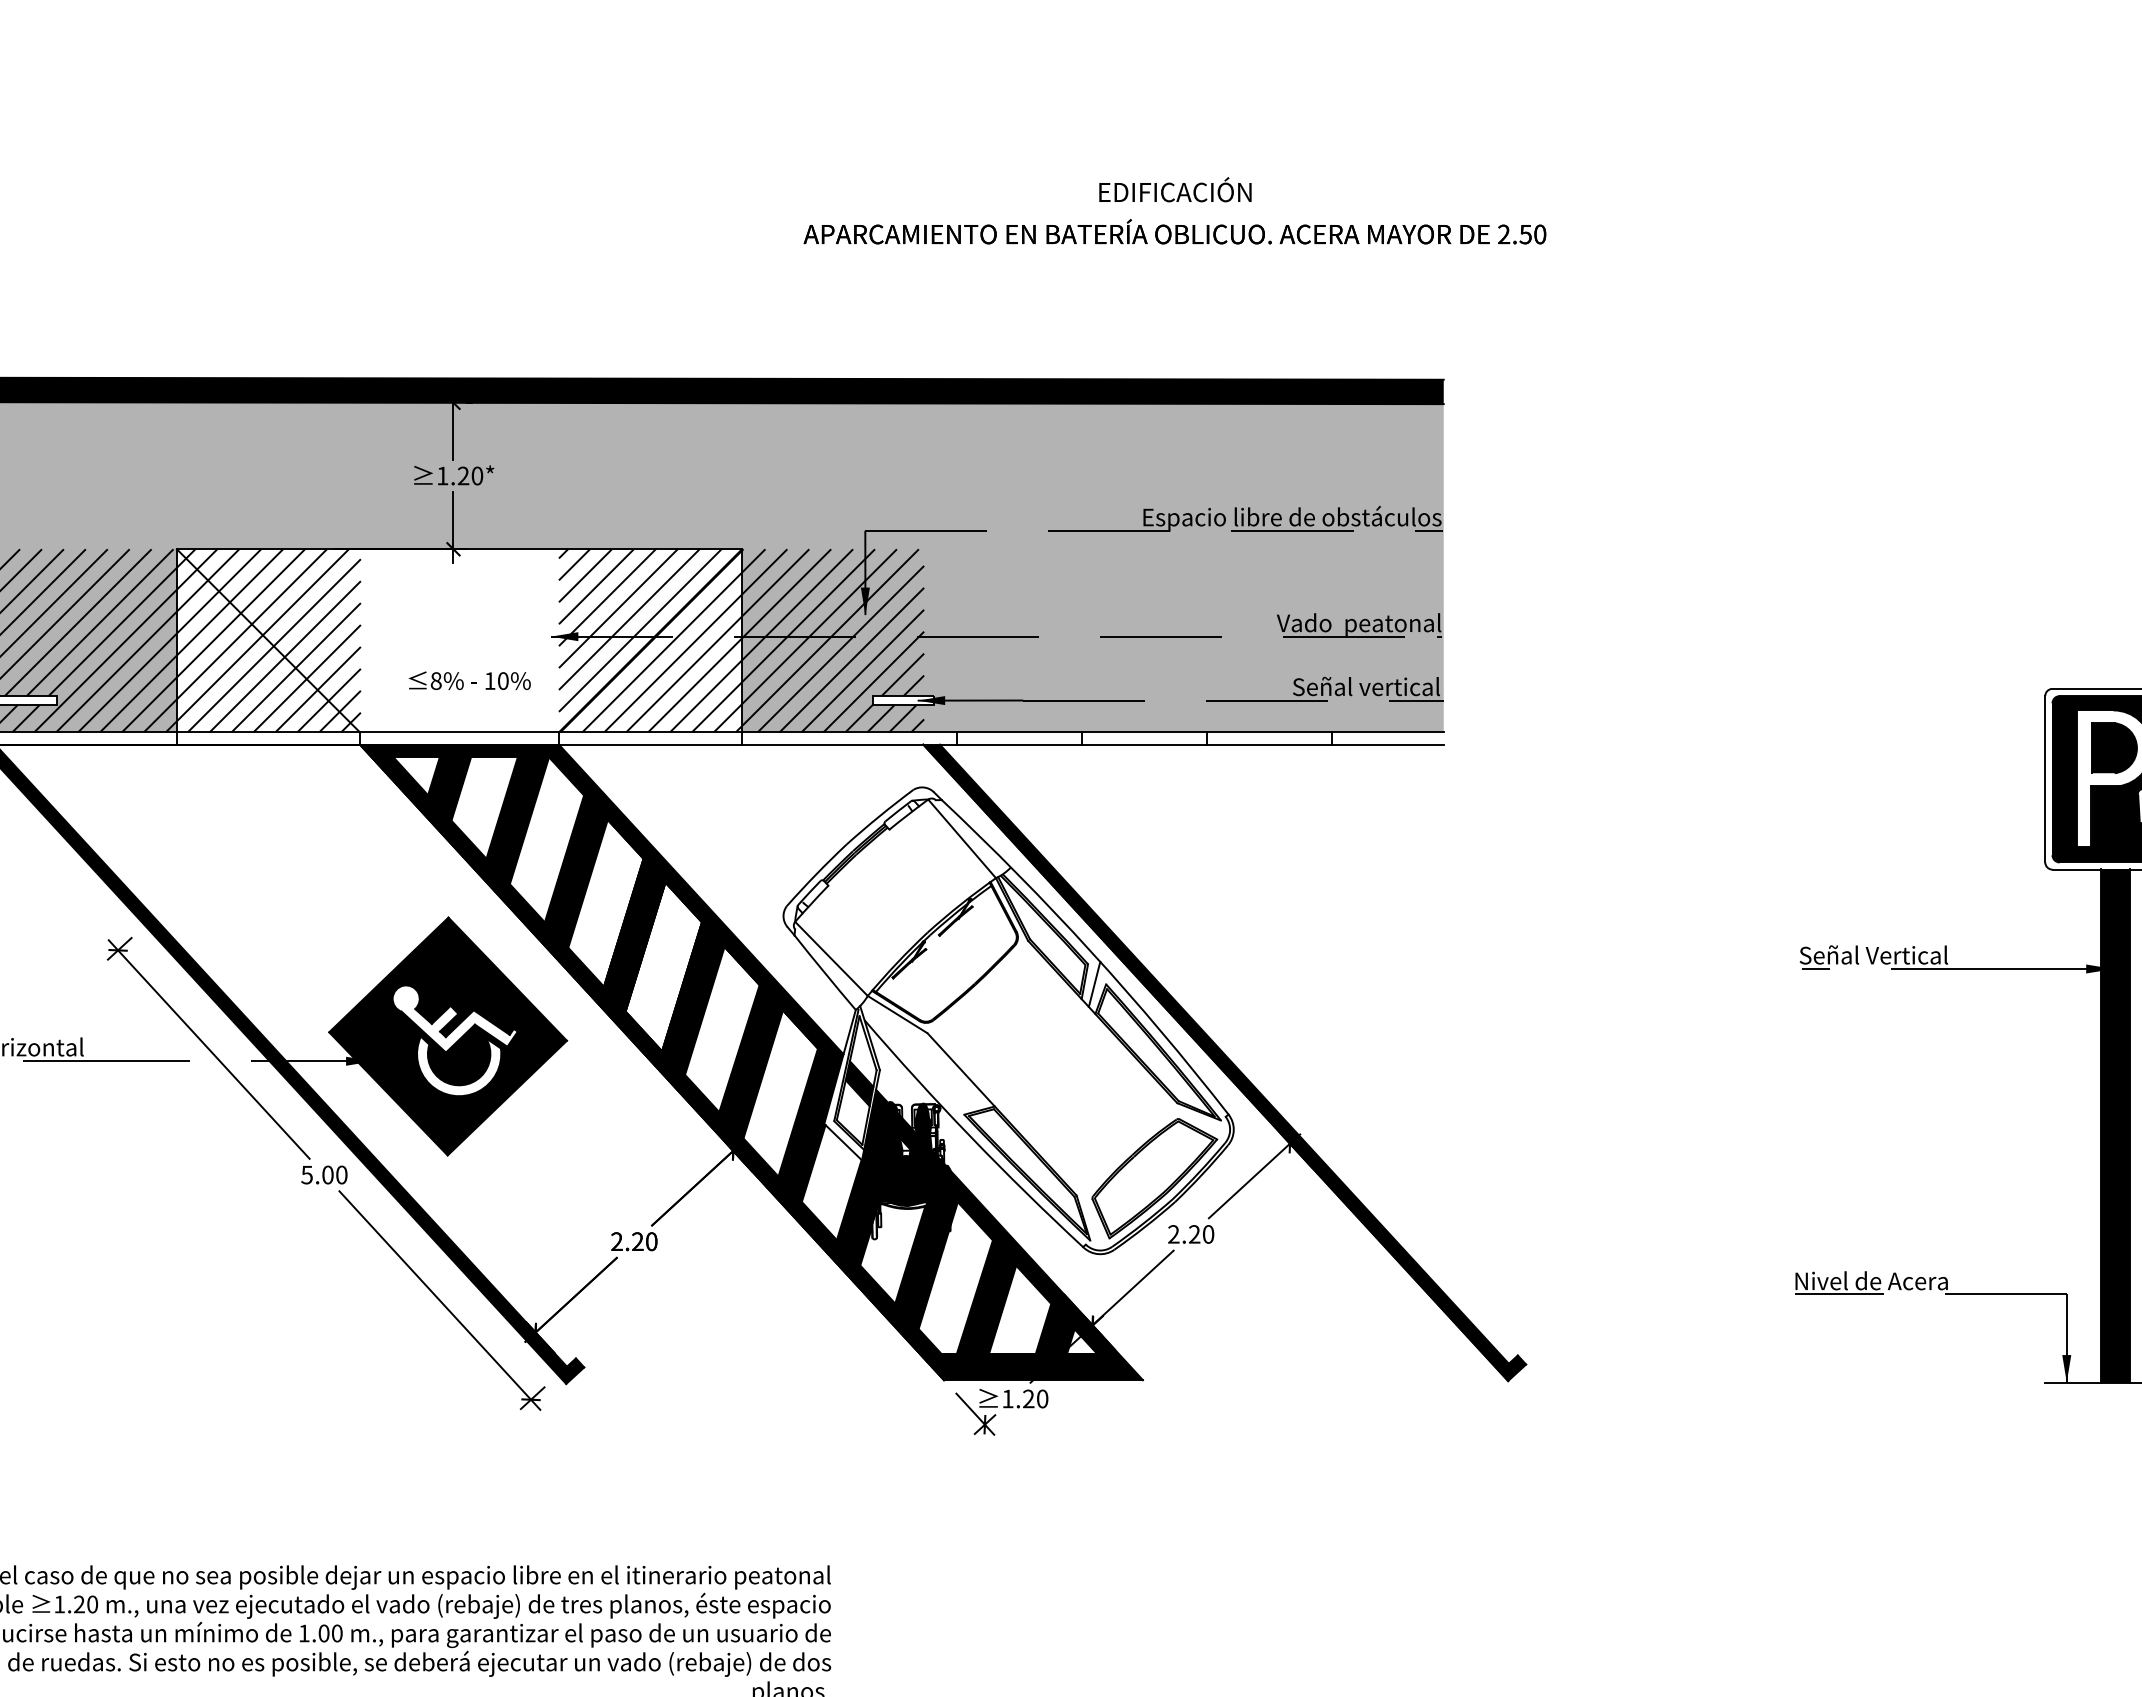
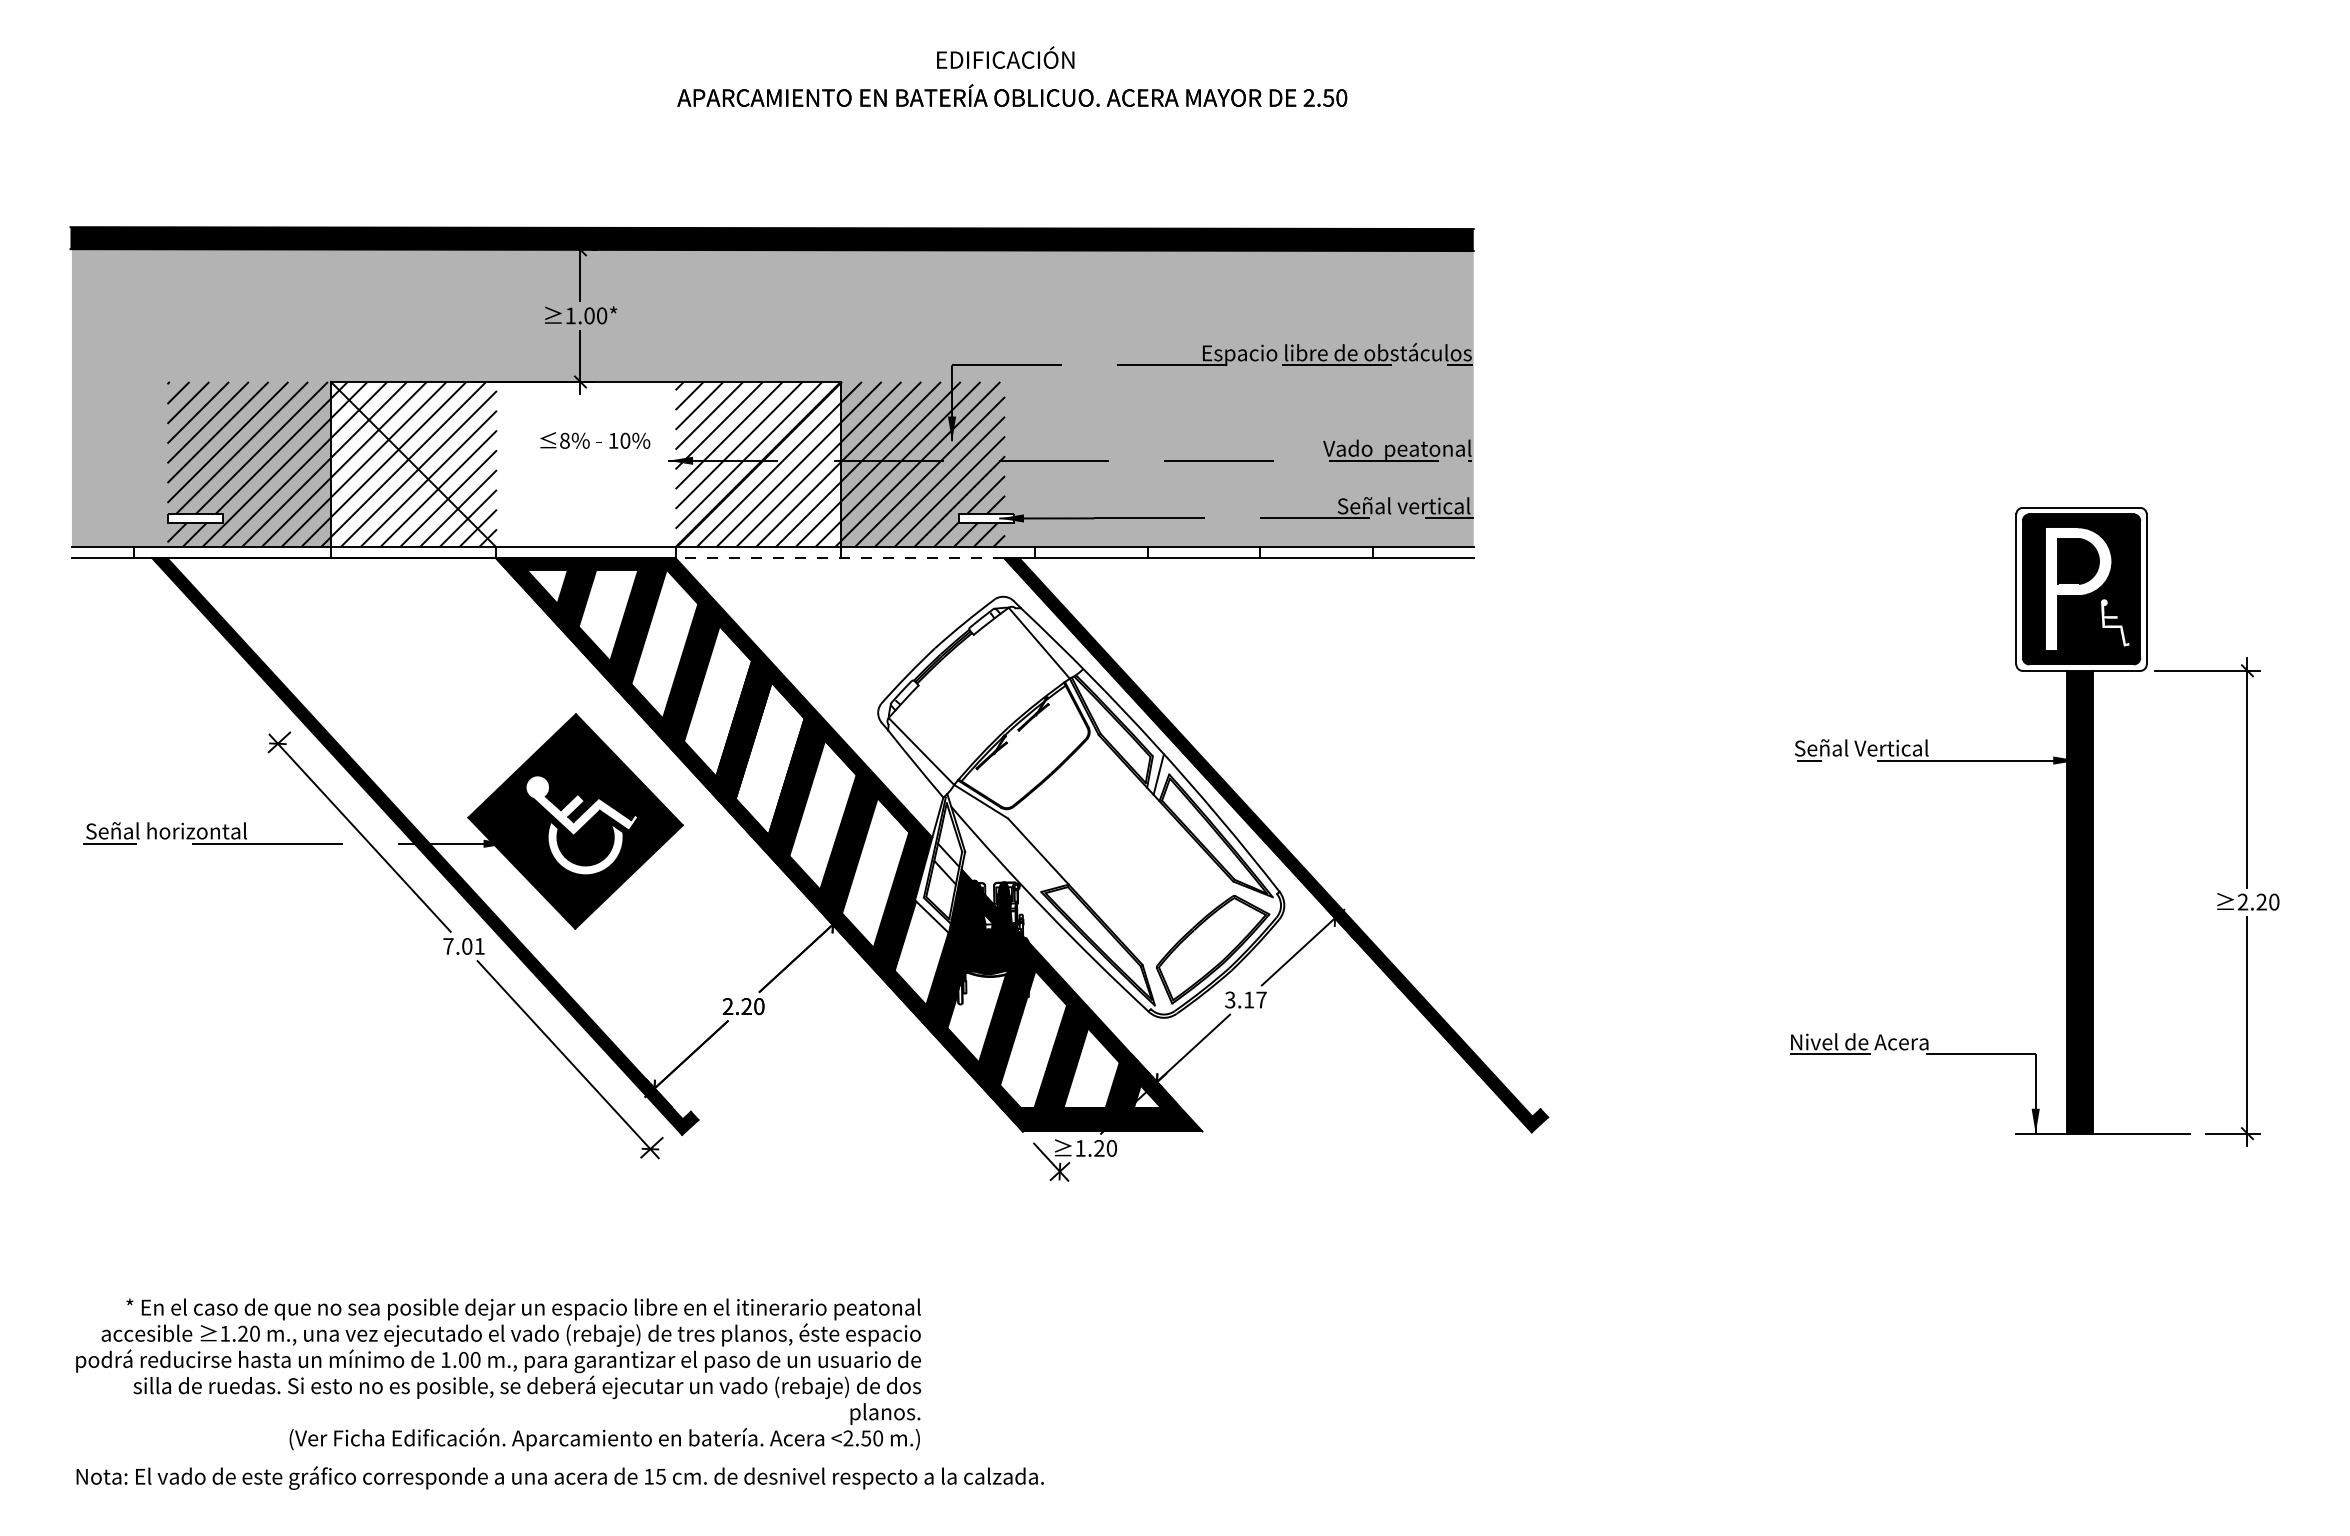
text: (1175, 189) -> (1005, 57), moved
text: (1175, 231) -> (1012, 95), moved
text: (463, 475) -> (589, 315), 1.20* -> 1.00*
text: (470, 680) -> (595, 440), moved
line: (740, 744) -> (839, 558), solid -> dashed
fill: (859, 1083) -> (946, 863), removed
text: (323, 1175) -> (463, 946), 5.00 -> 7.01
text: (1190, 1233) -> (1245, 999), 2.20 -> 3.17

